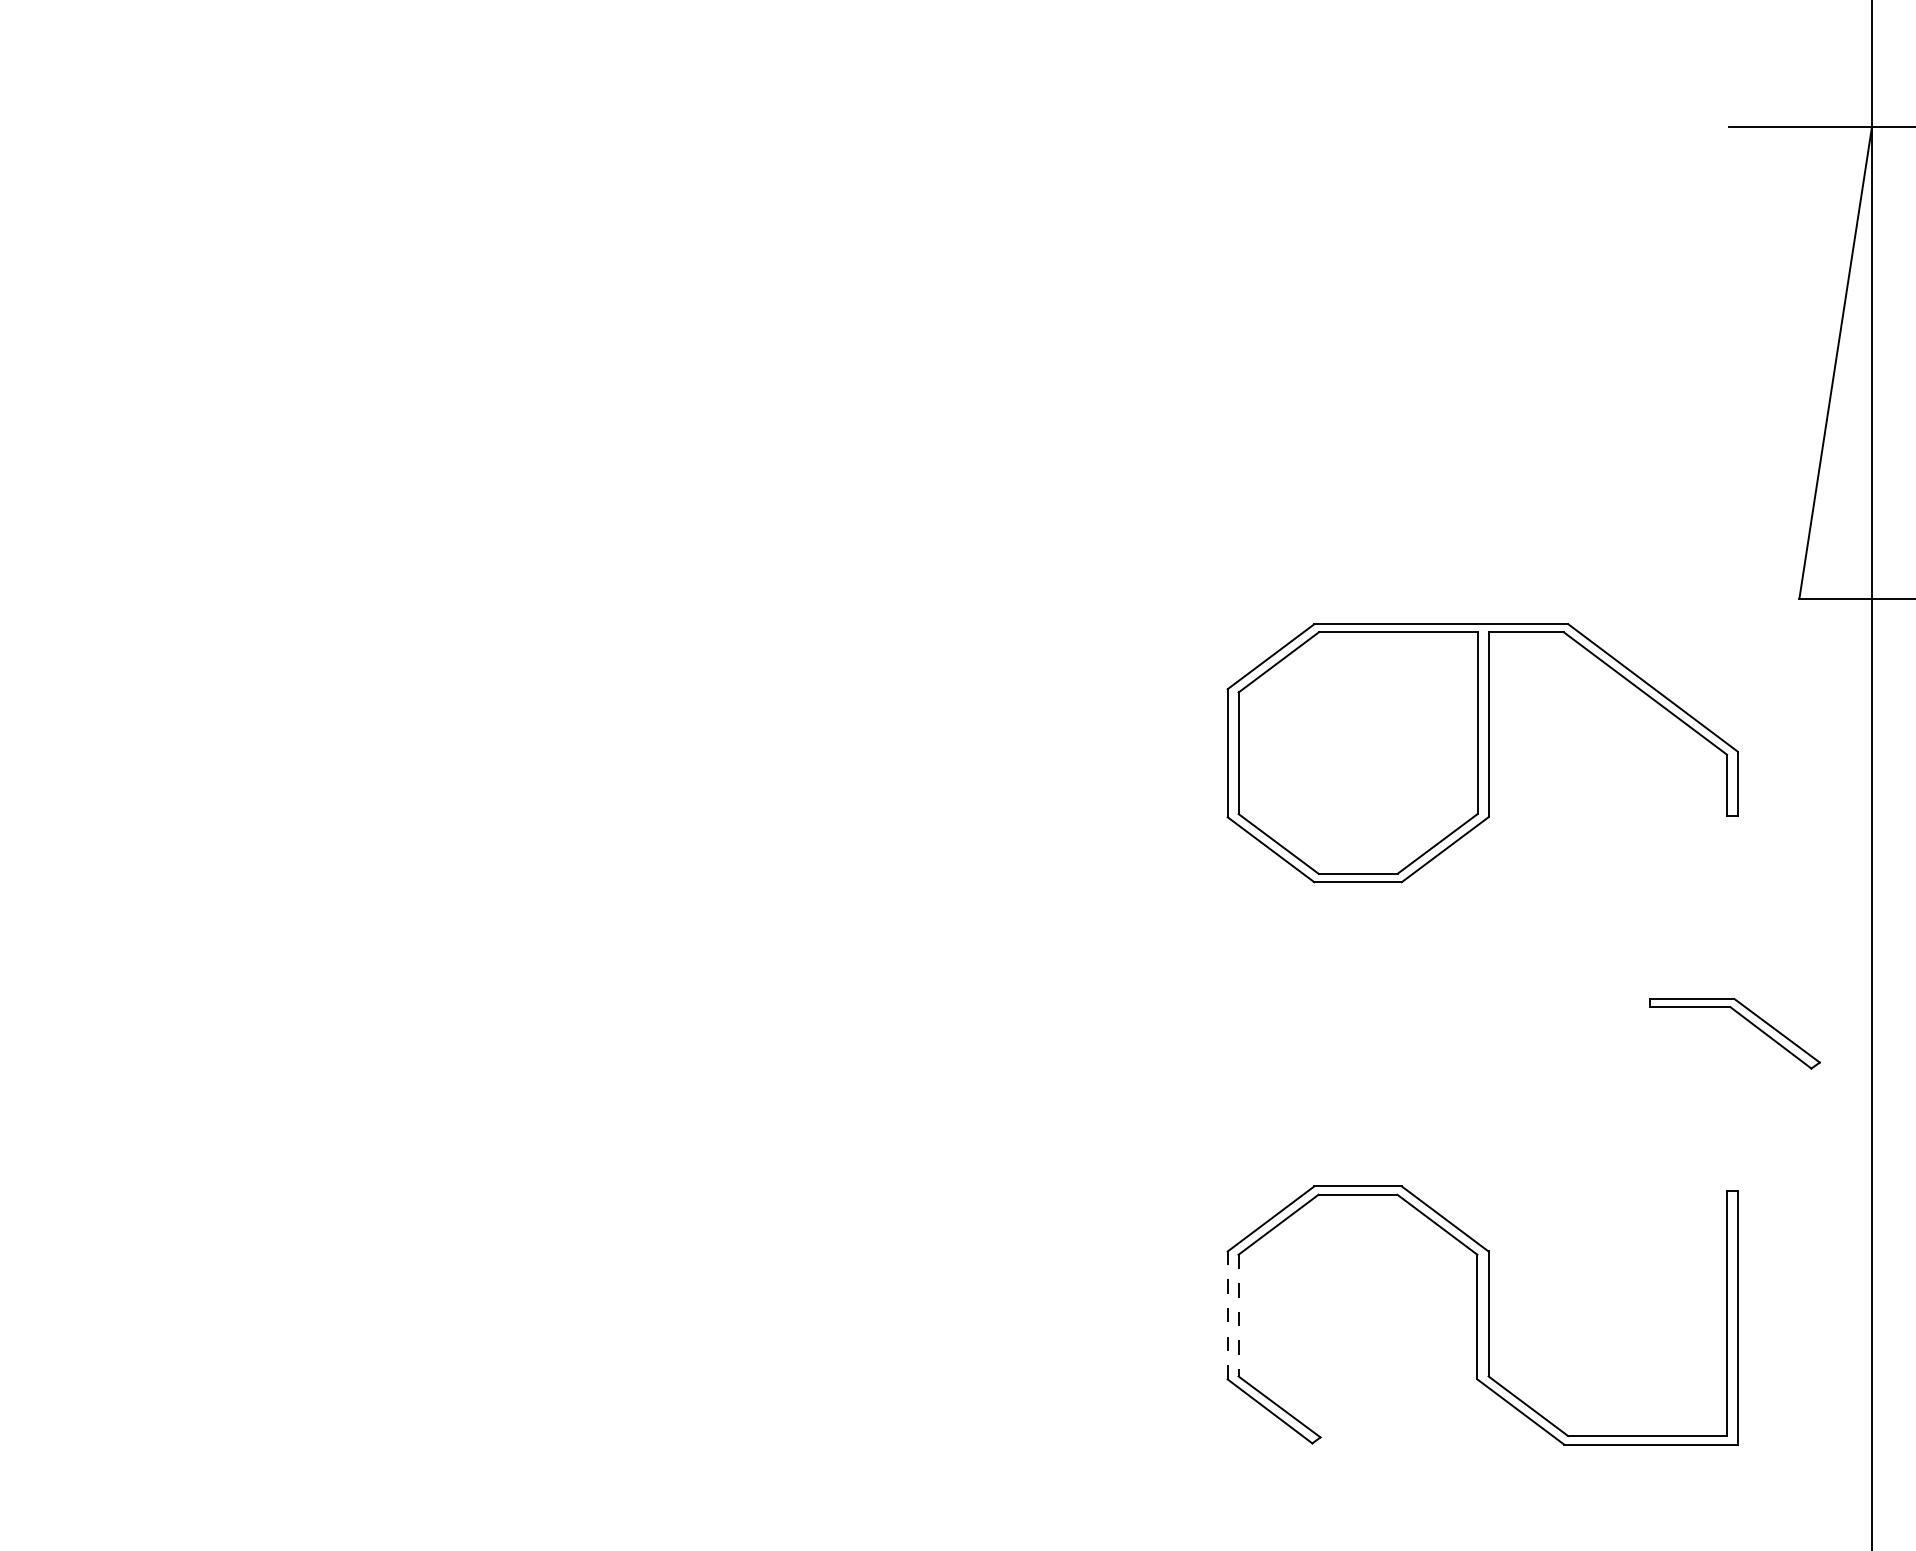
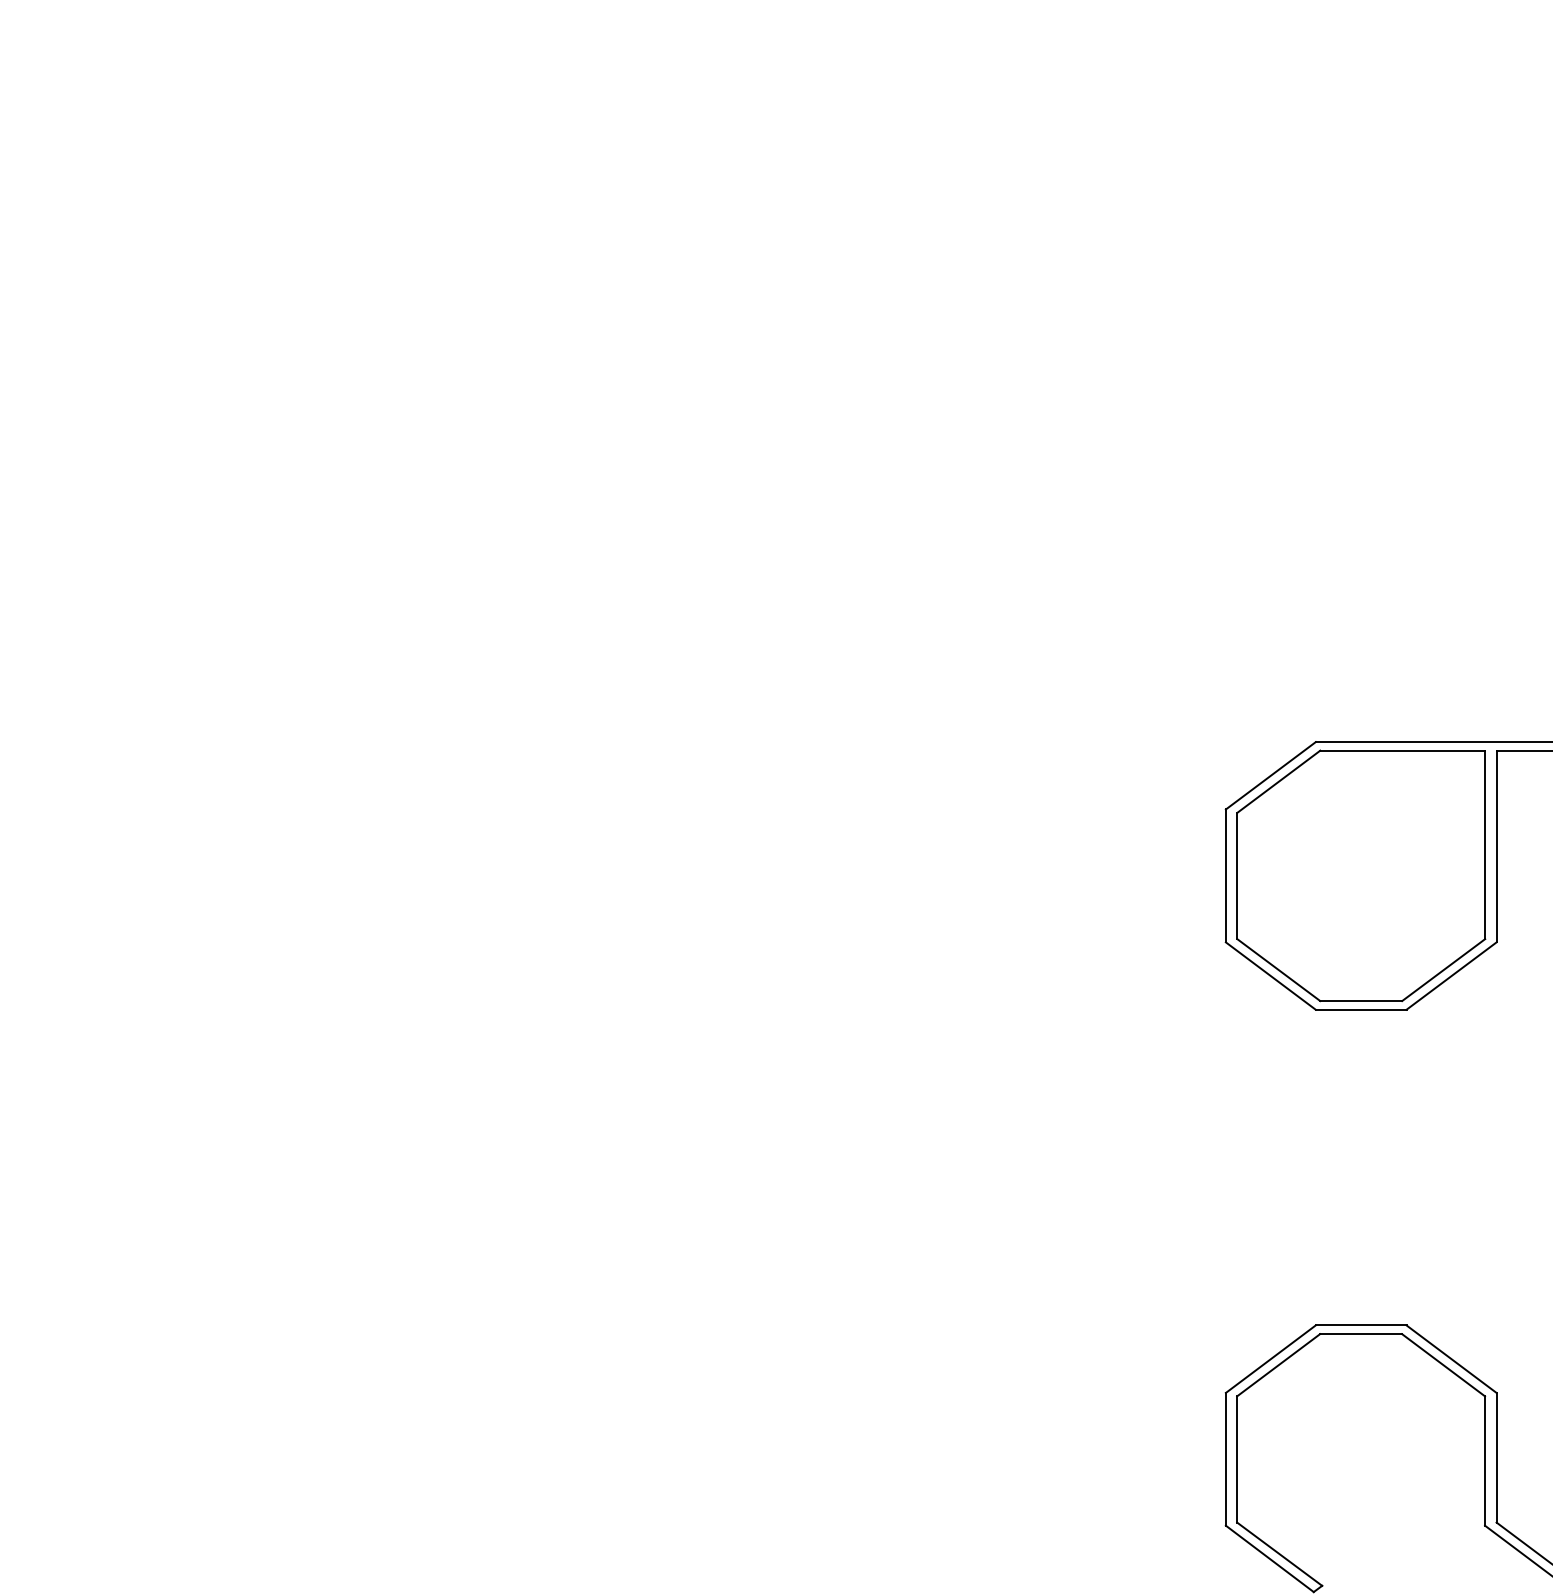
line: (1227, 1315) -> (1225, 1459), dashed -> solid
line: (1238, 1315) -> (1237, 1459), dashed -> solid

